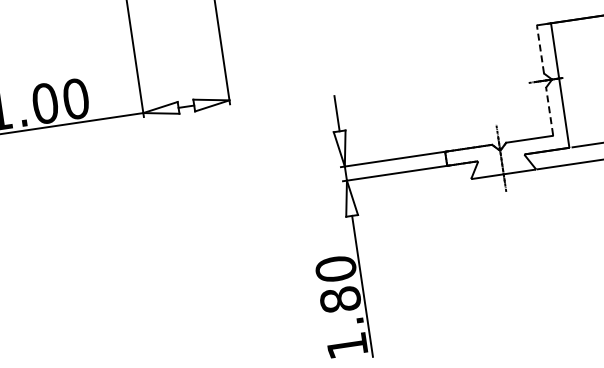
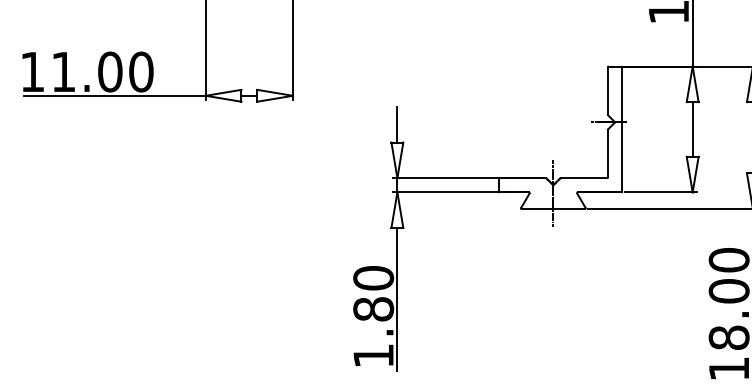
line: (541, 50) -> (608, 91), dashed -> solid
line: (550, 111) -> (608, 153), dashed -> solid

